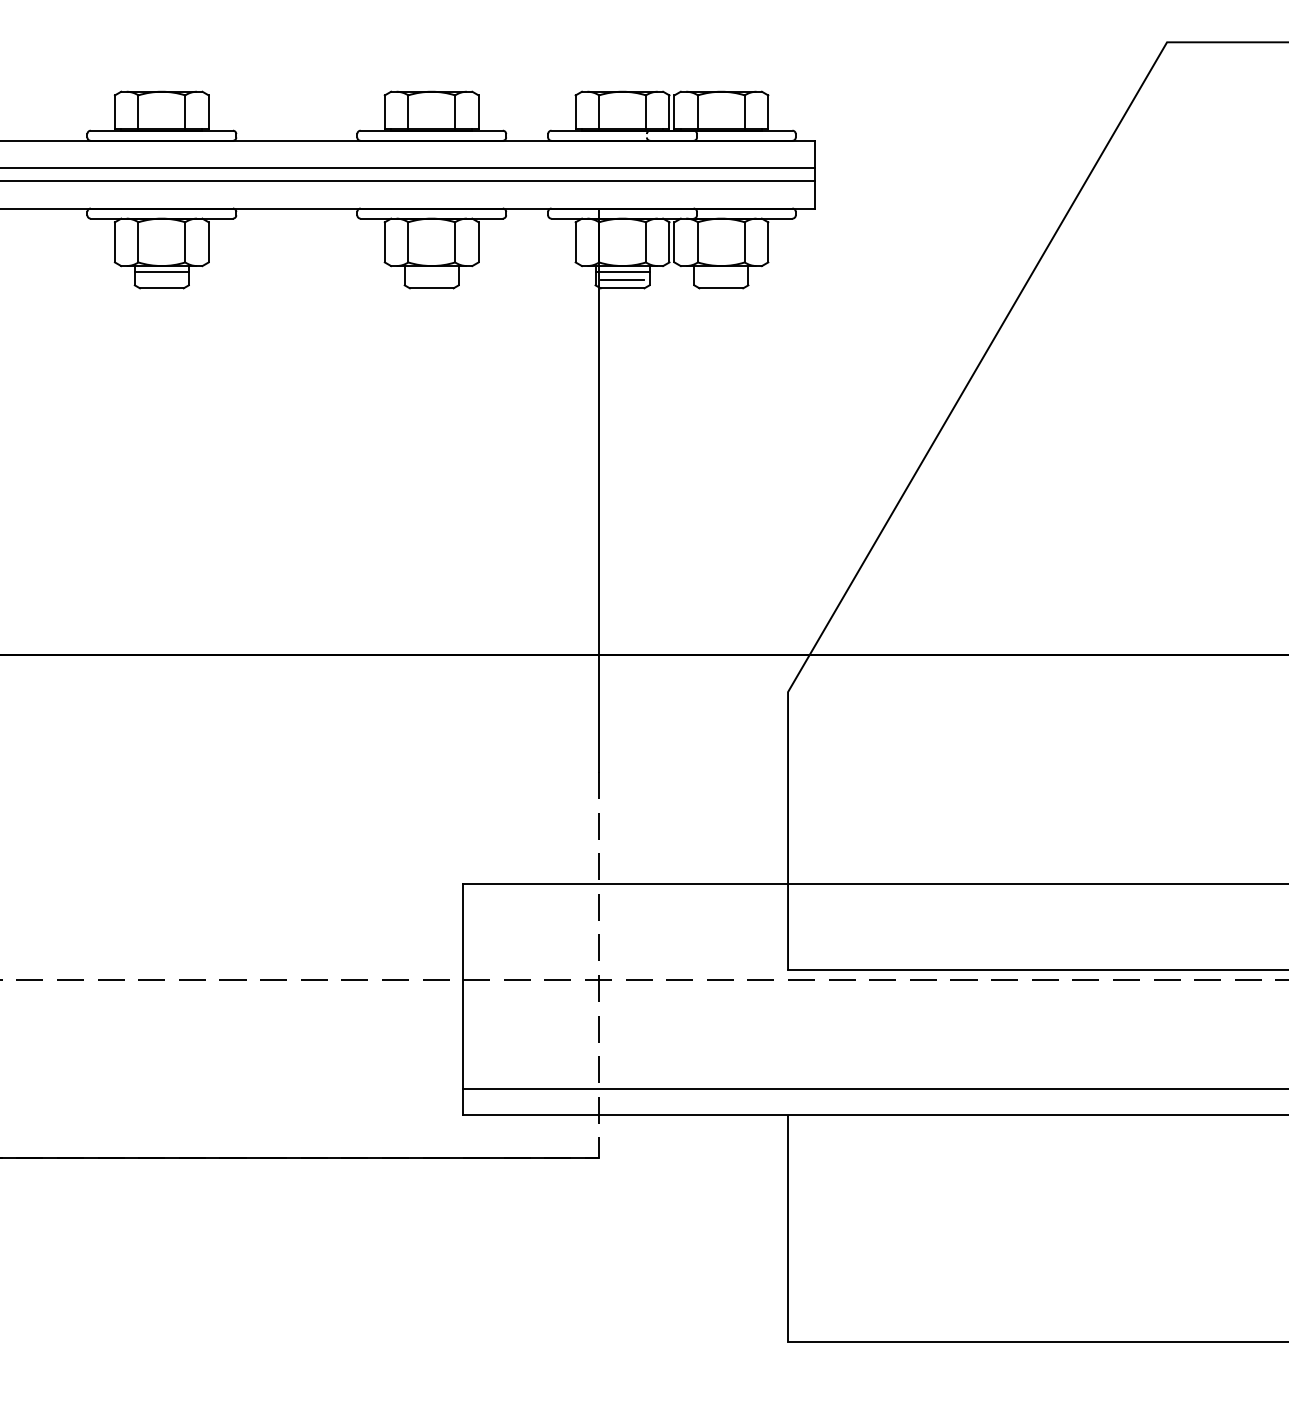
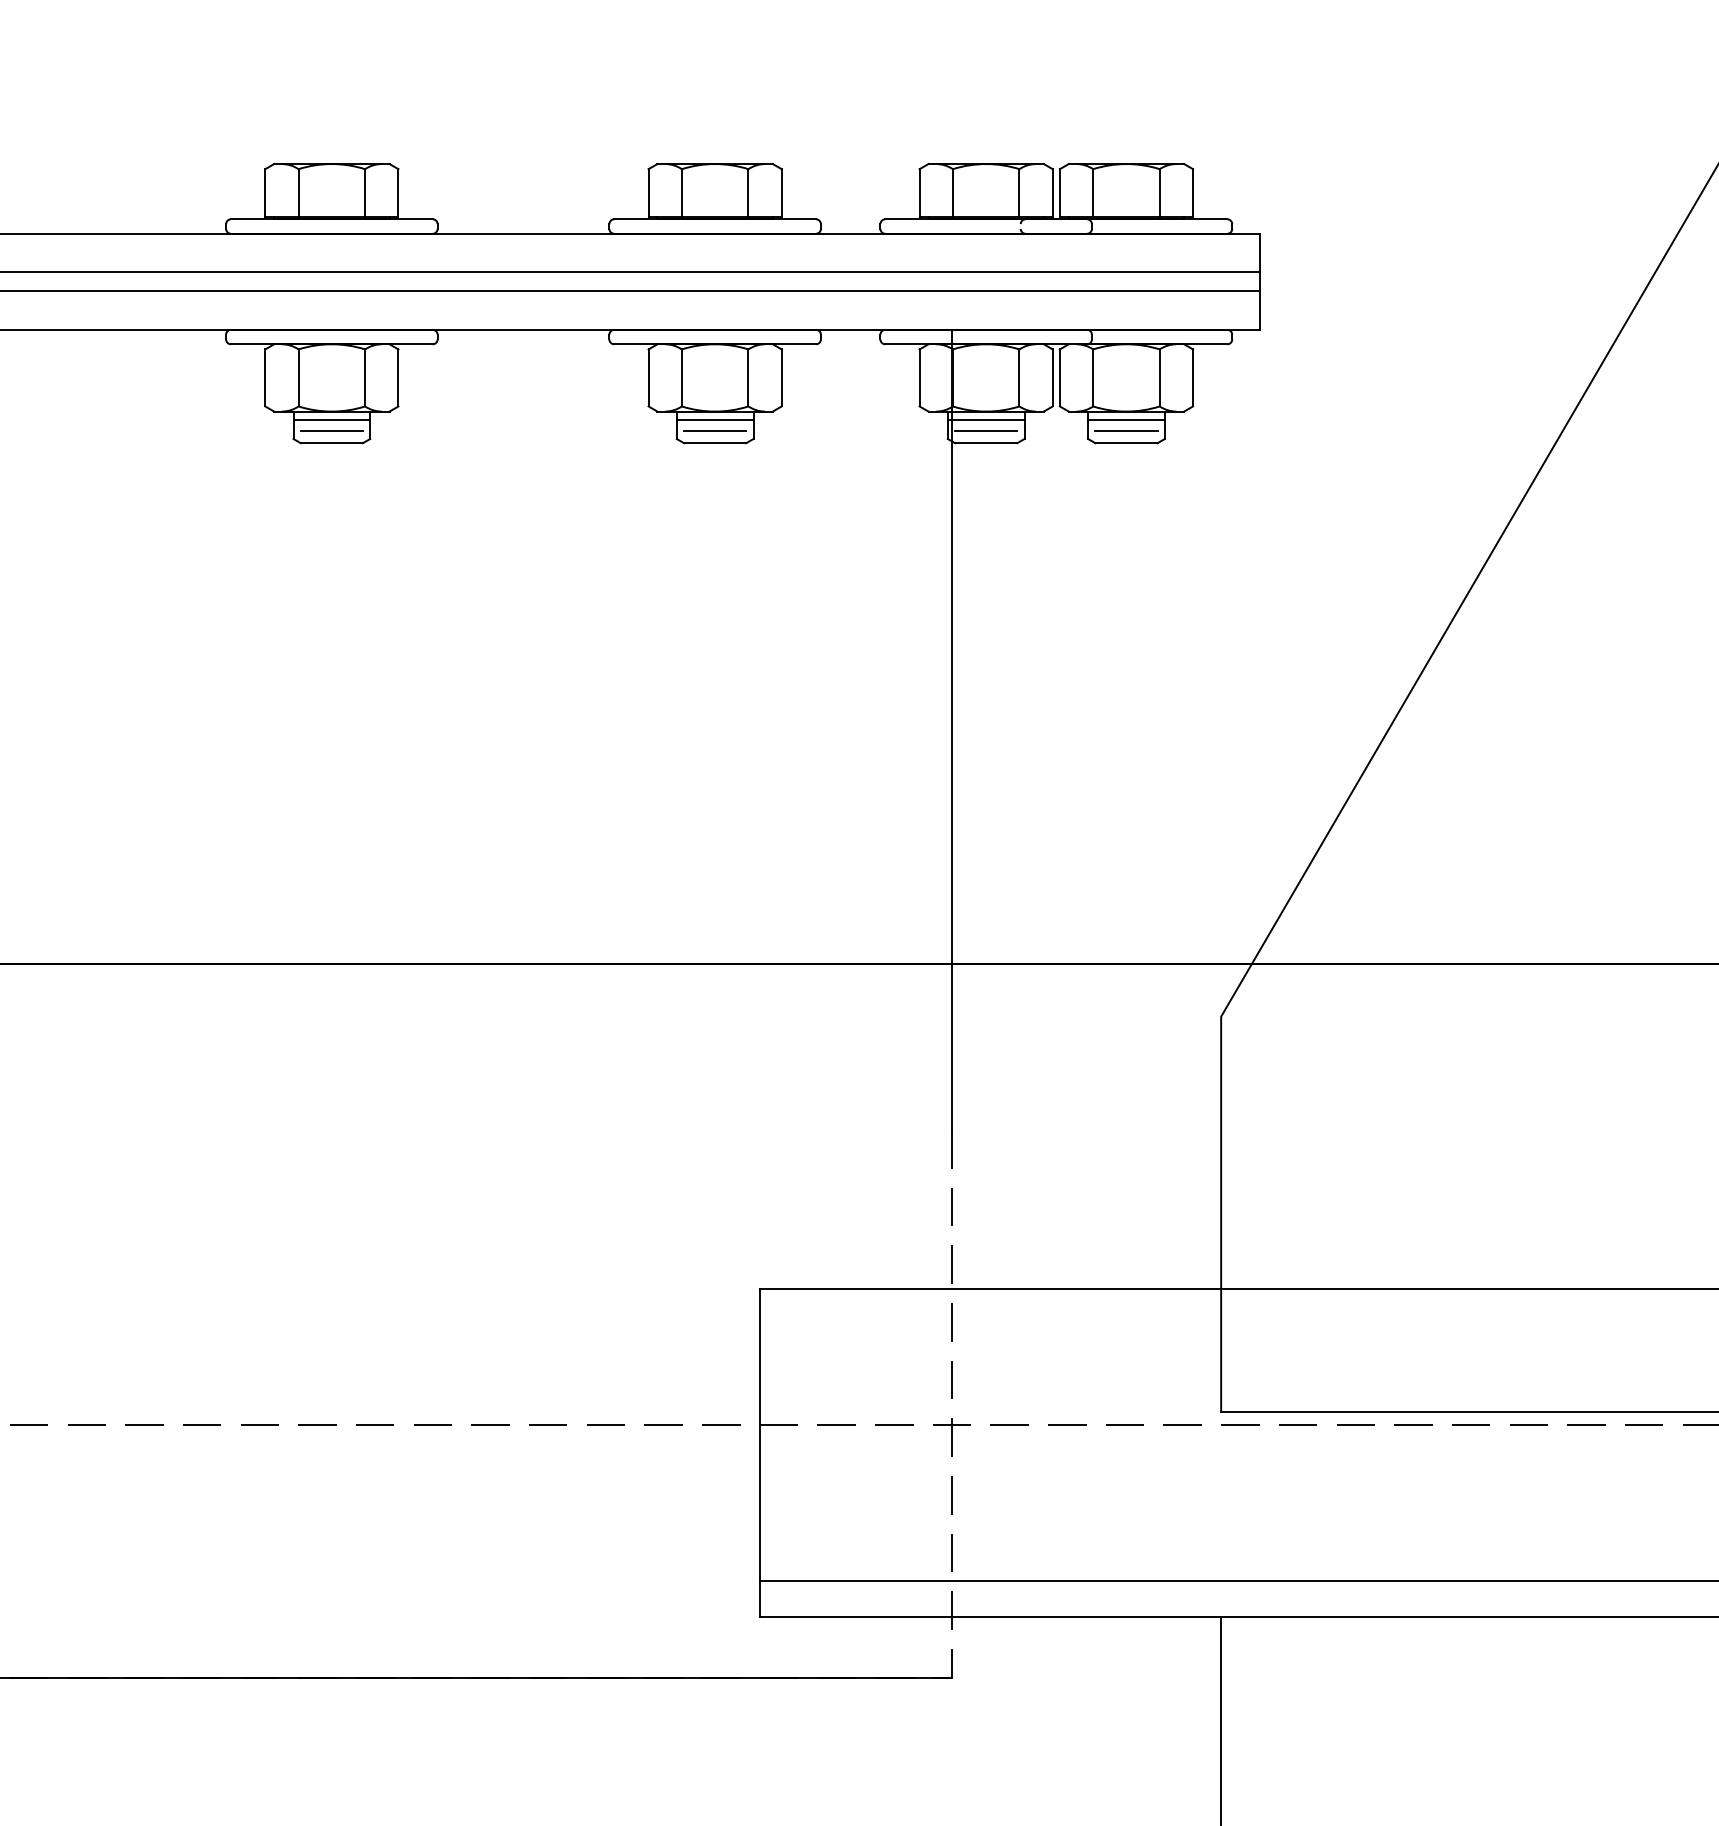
line: (431, 271) -> (714, 419), added
line: (721, 271) -> (1126, 419), added
line: (161, 279) -> (331, 430), added
line: (431, 279) -> (714, 430), added
line: (721, 279) -> (1126, 430), added

